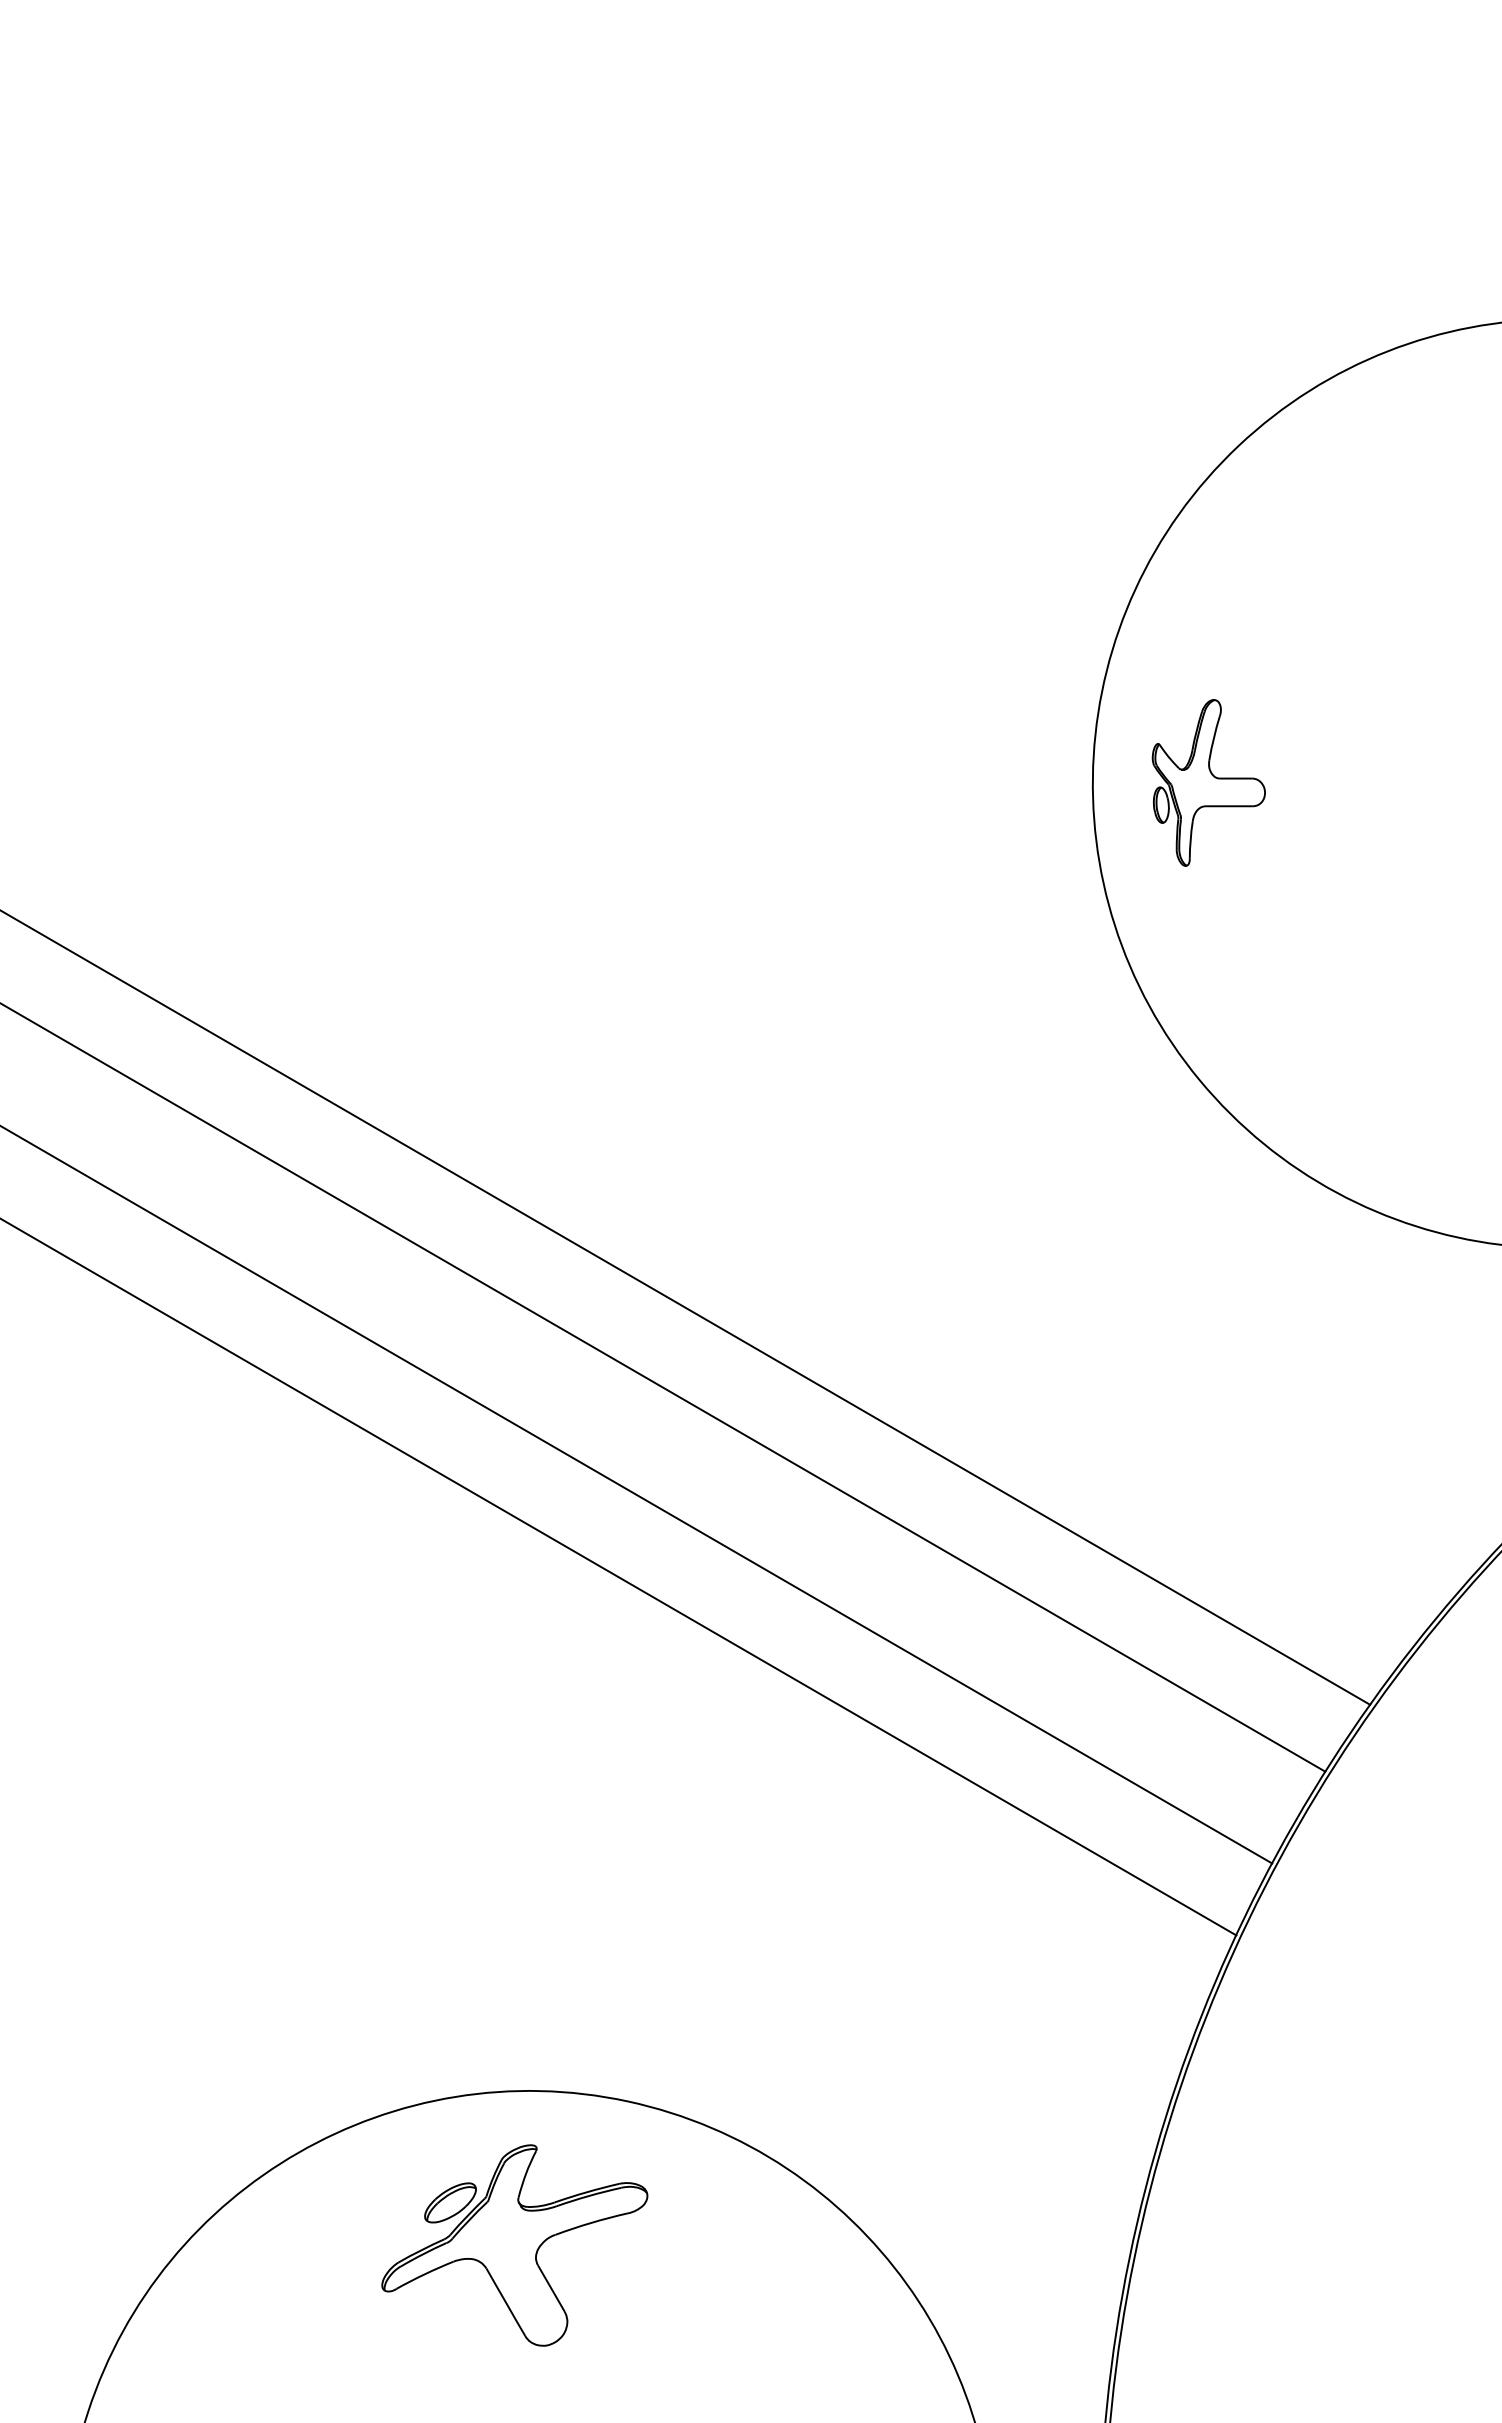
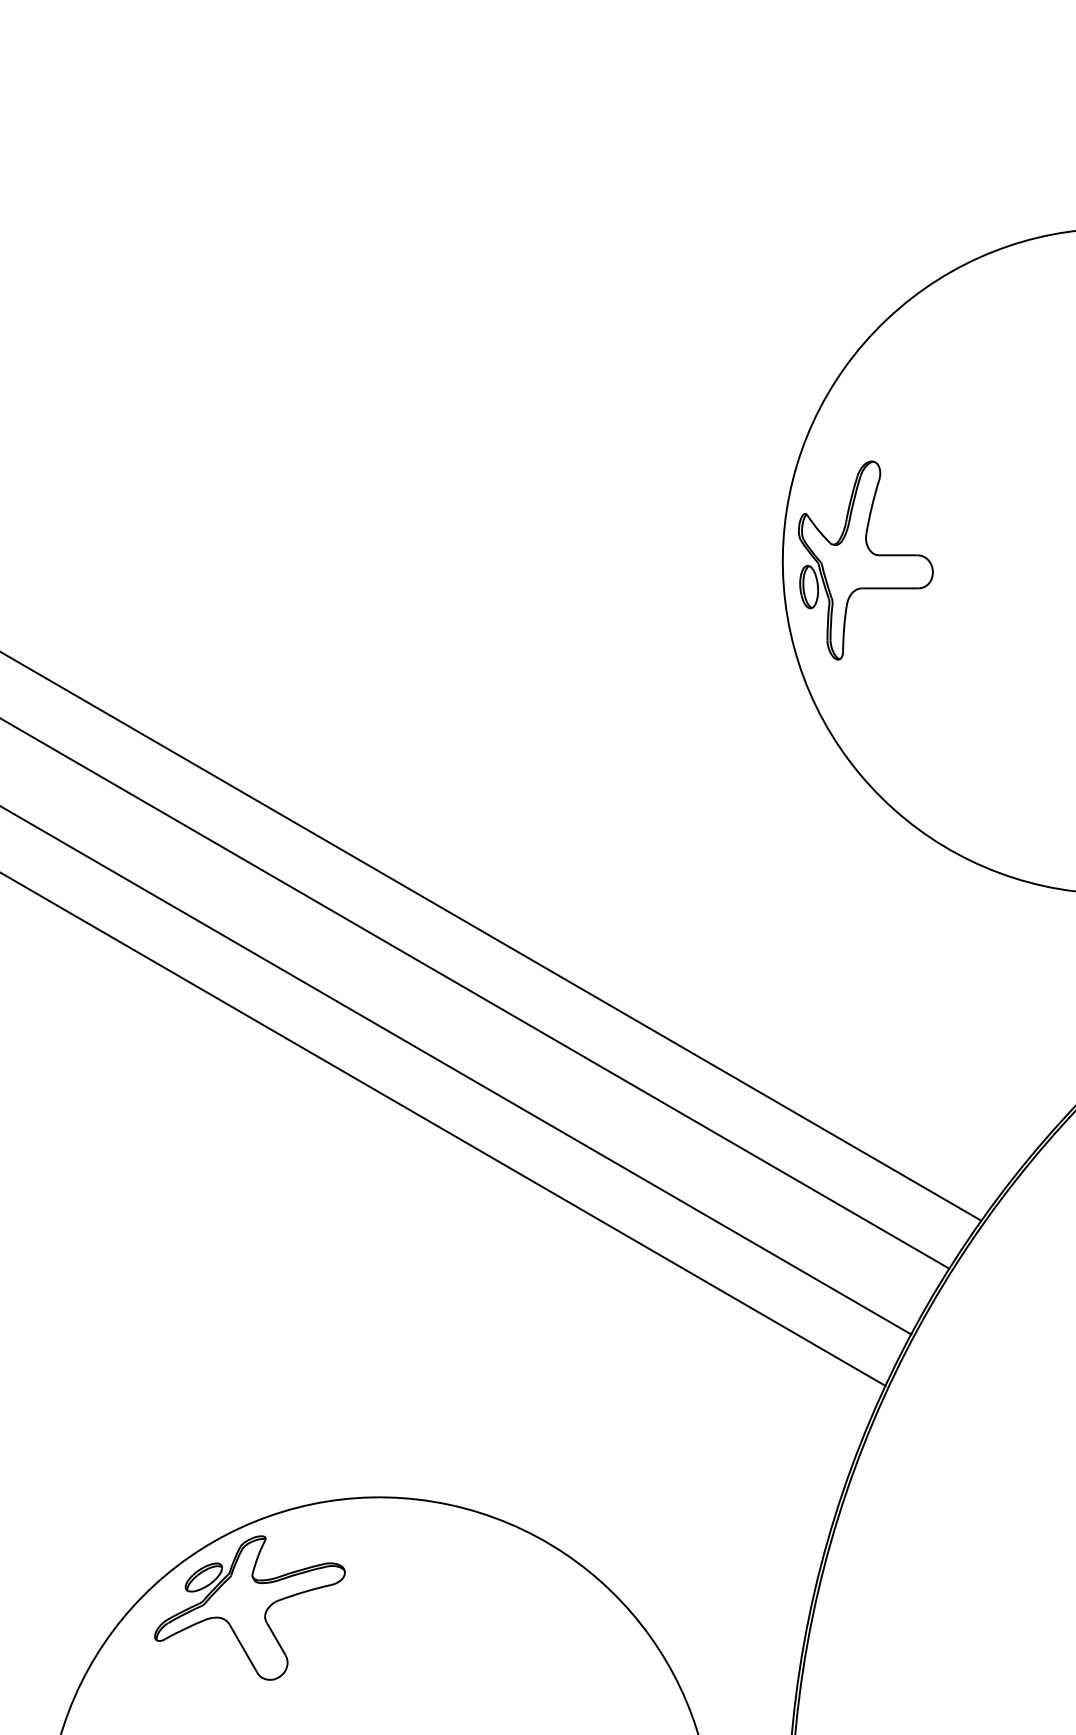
part: (1208, 782) -> (865, 560), size x1.67
part: (514, 2245) -> (249, 1608), moved

